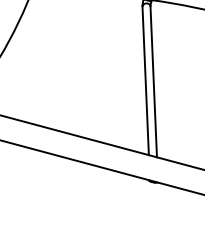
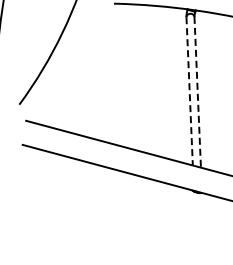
line: (145, 81) -> (189, 91), solid -> dashed
line: (153, 82) -> (197, 92), solid -> dashed

